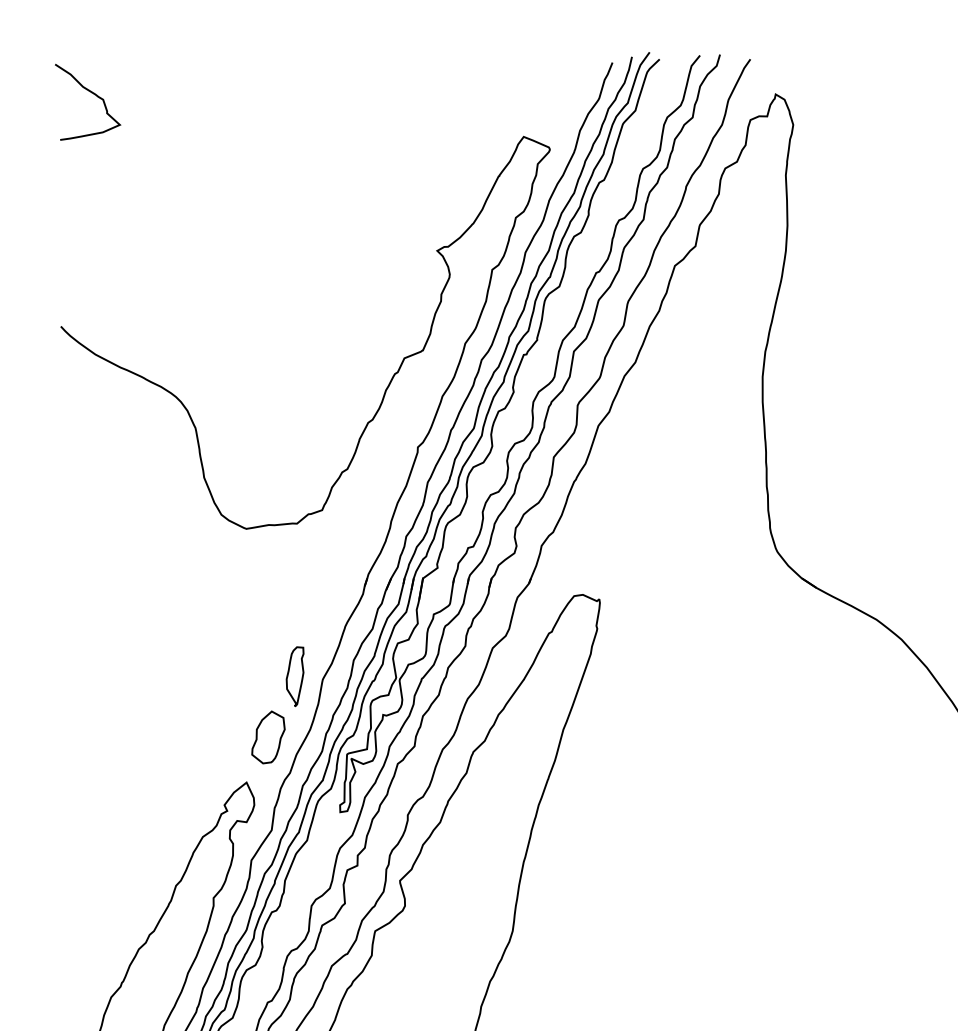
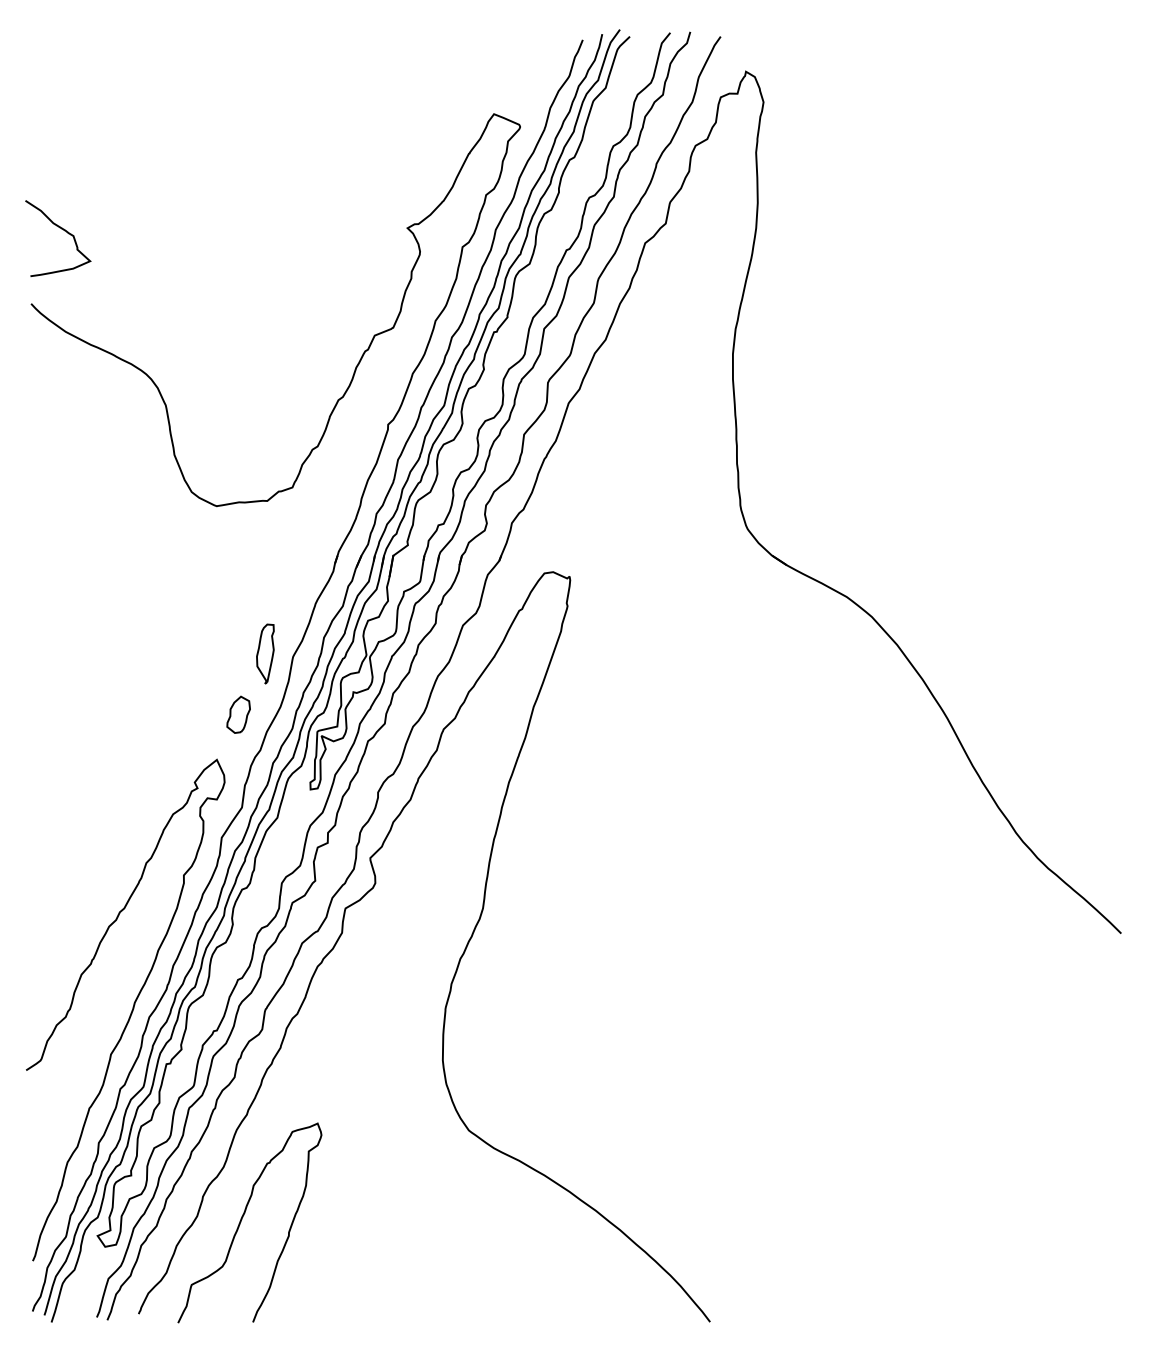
curve: (94, 95) -> (64, 231), moved
part: (268, 737) -> (238, 714), size x0.7

